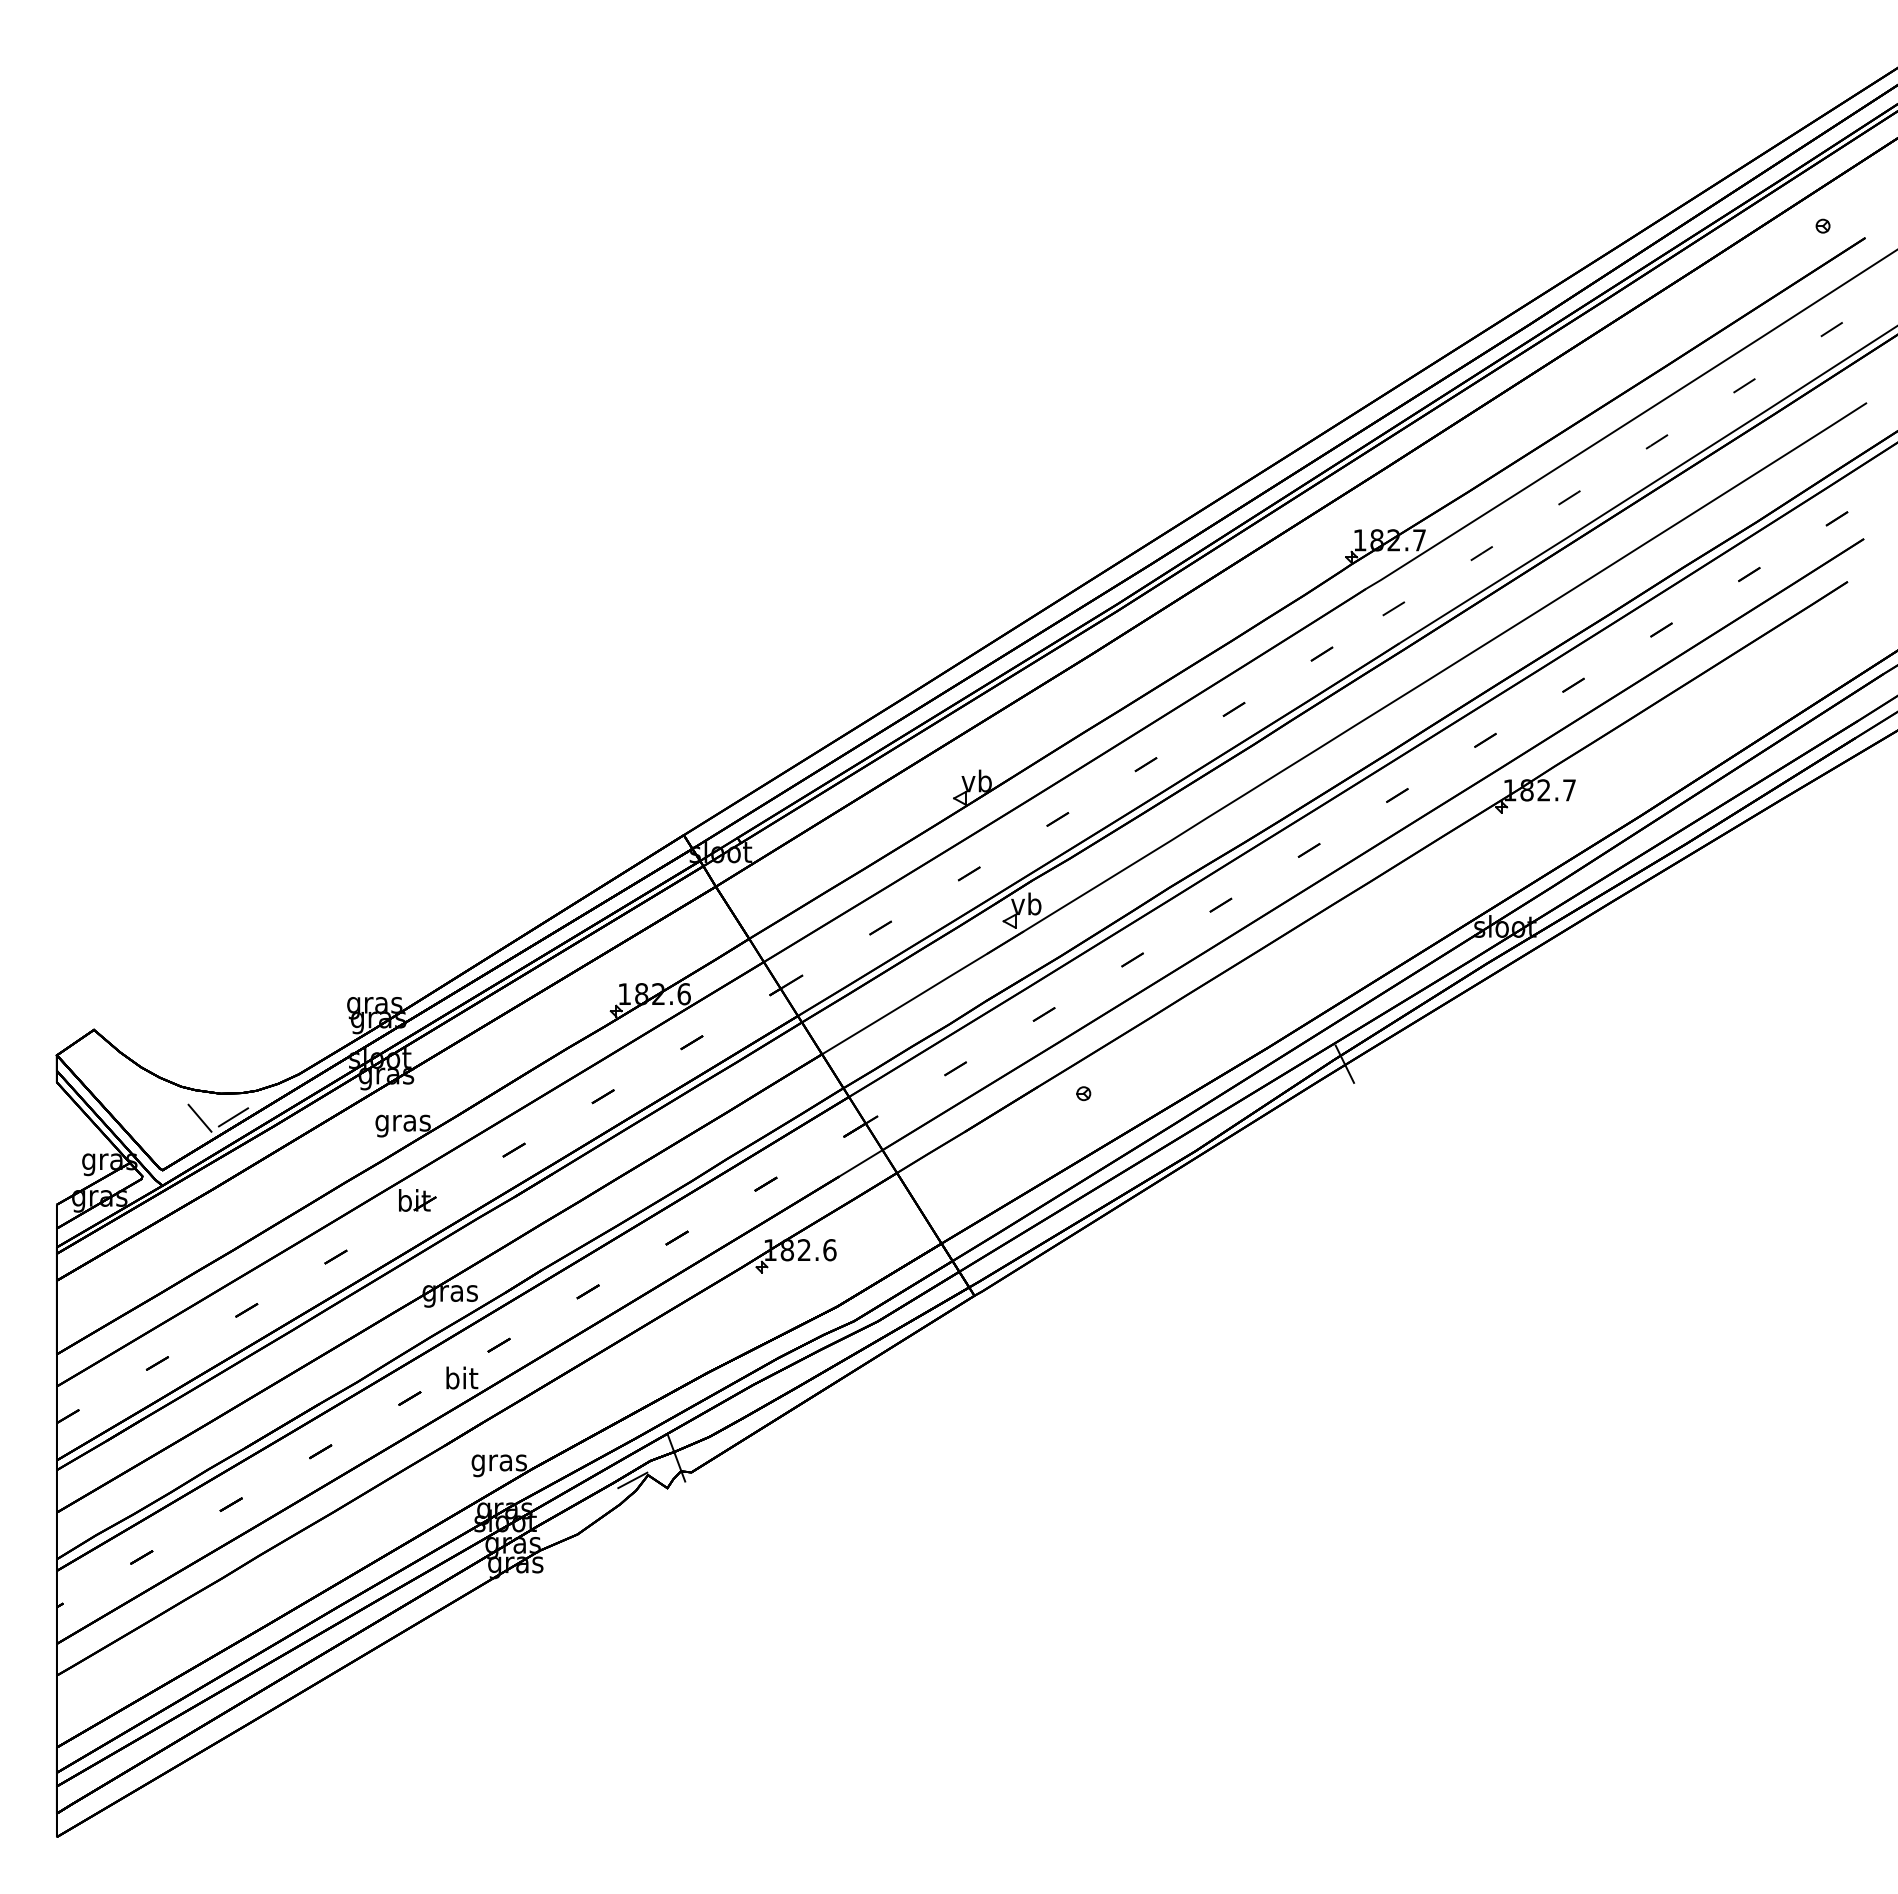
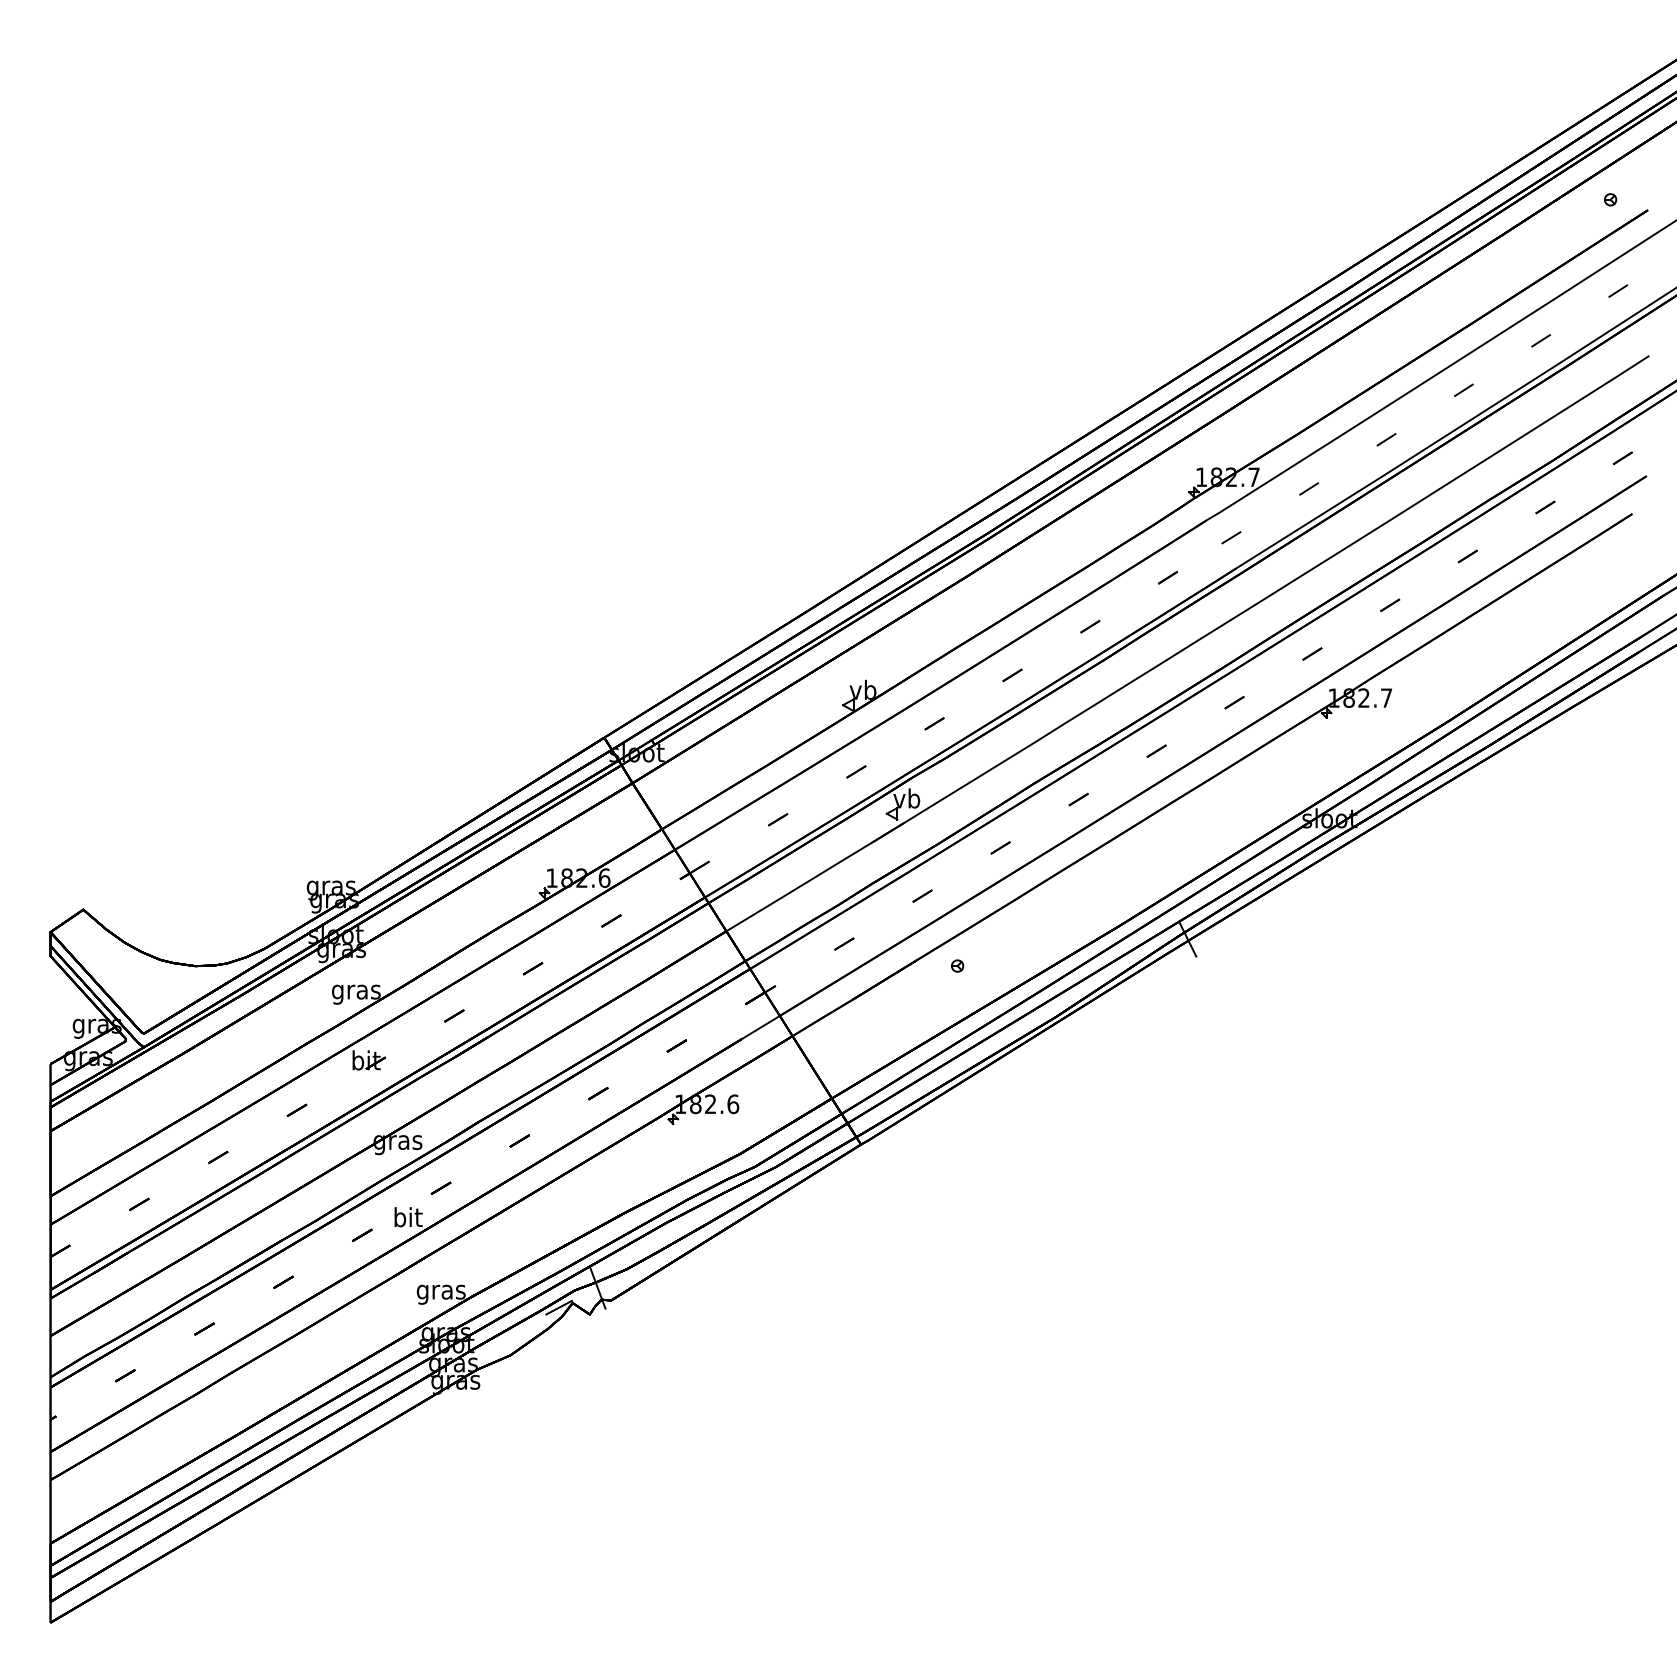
line: (199, 1117) -> (176, 987), removed
line: (233, 1117) -> (206, 987), removed

